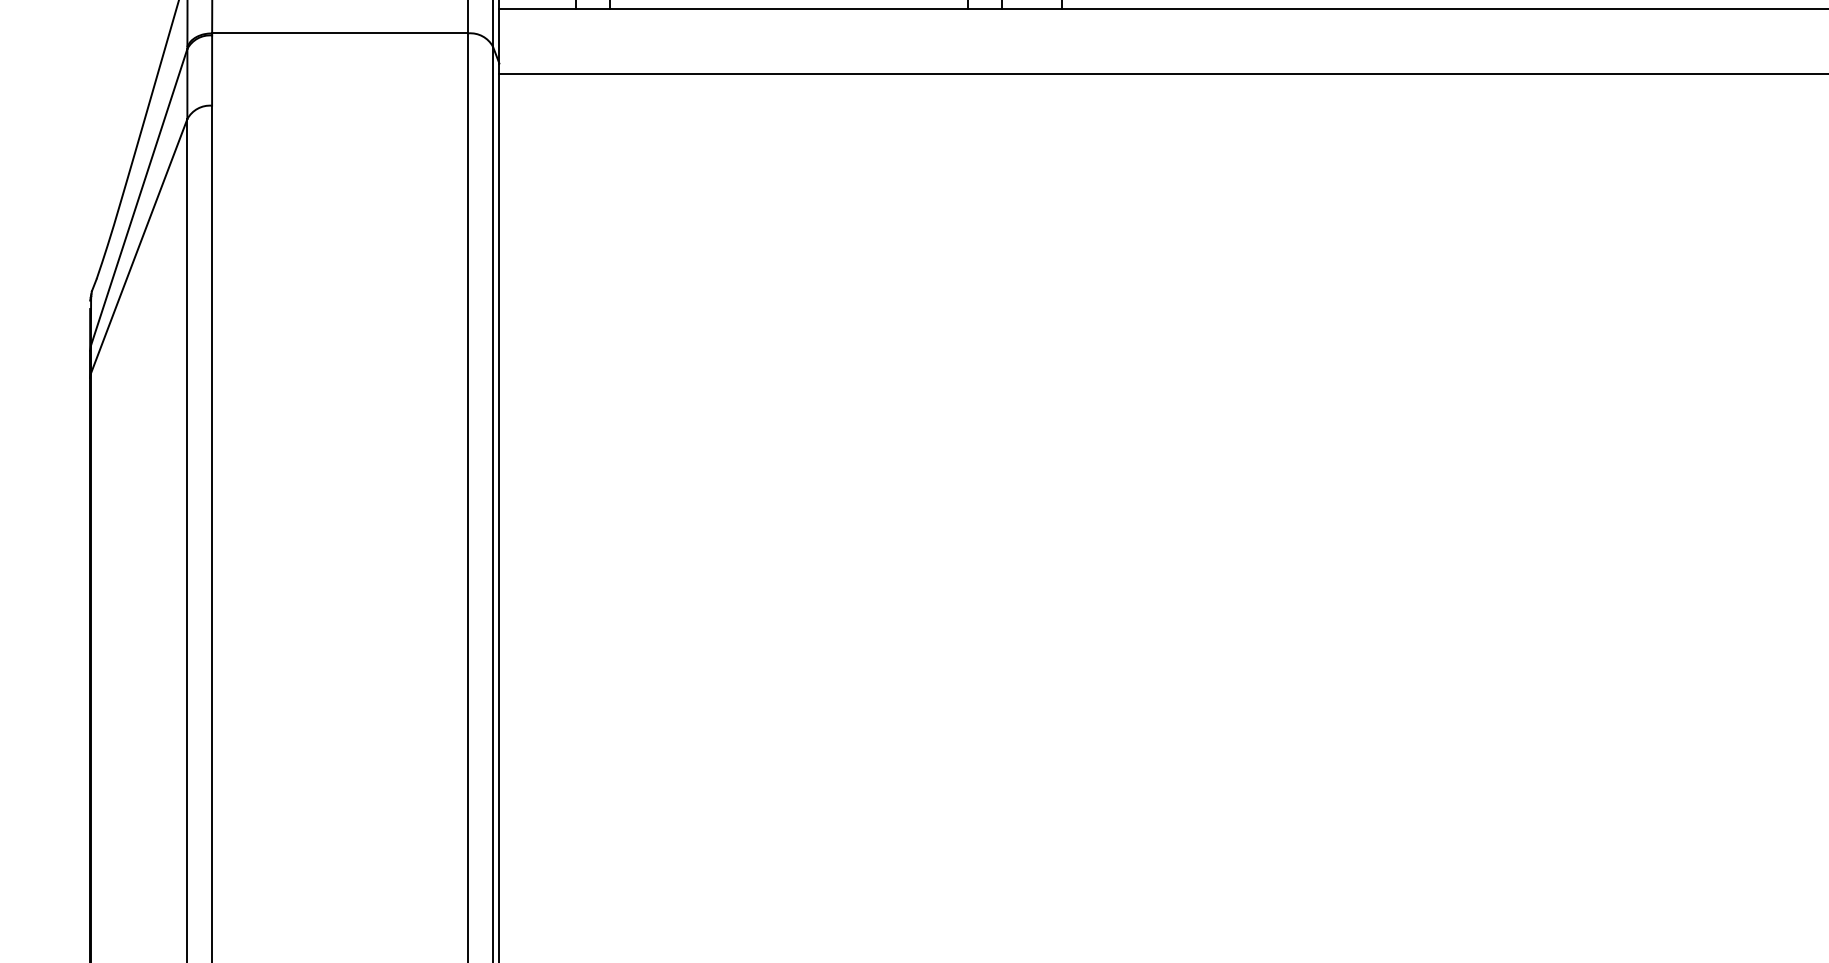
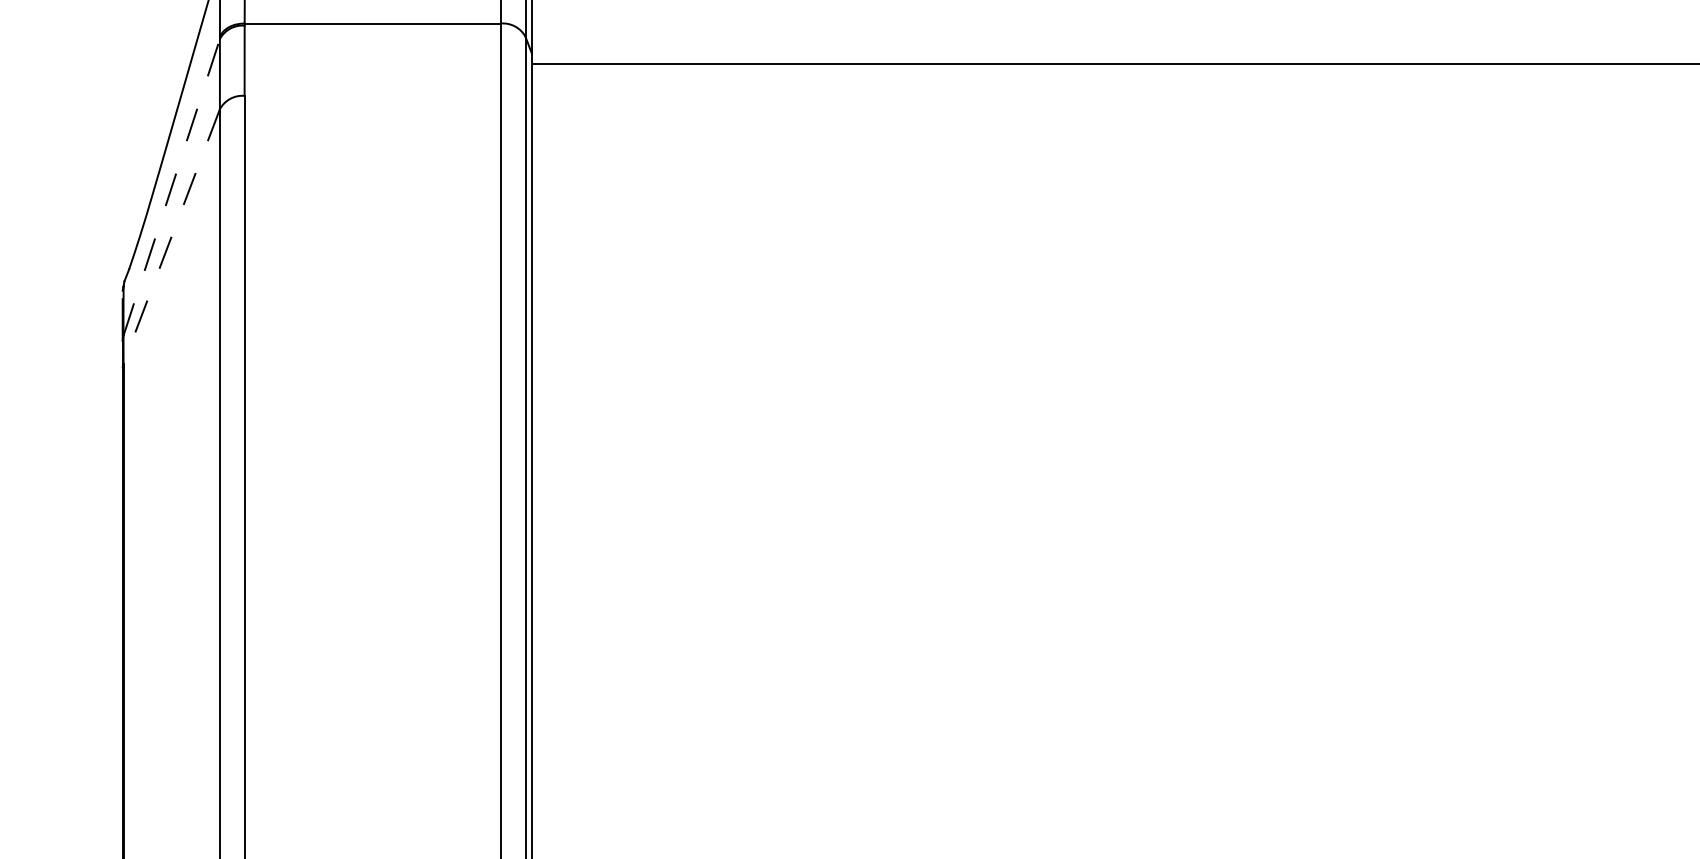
line: (139, 197) -> (172, 187), solid -> dashed
line: (139, 246) -> (172, 236), solid -> dashed

